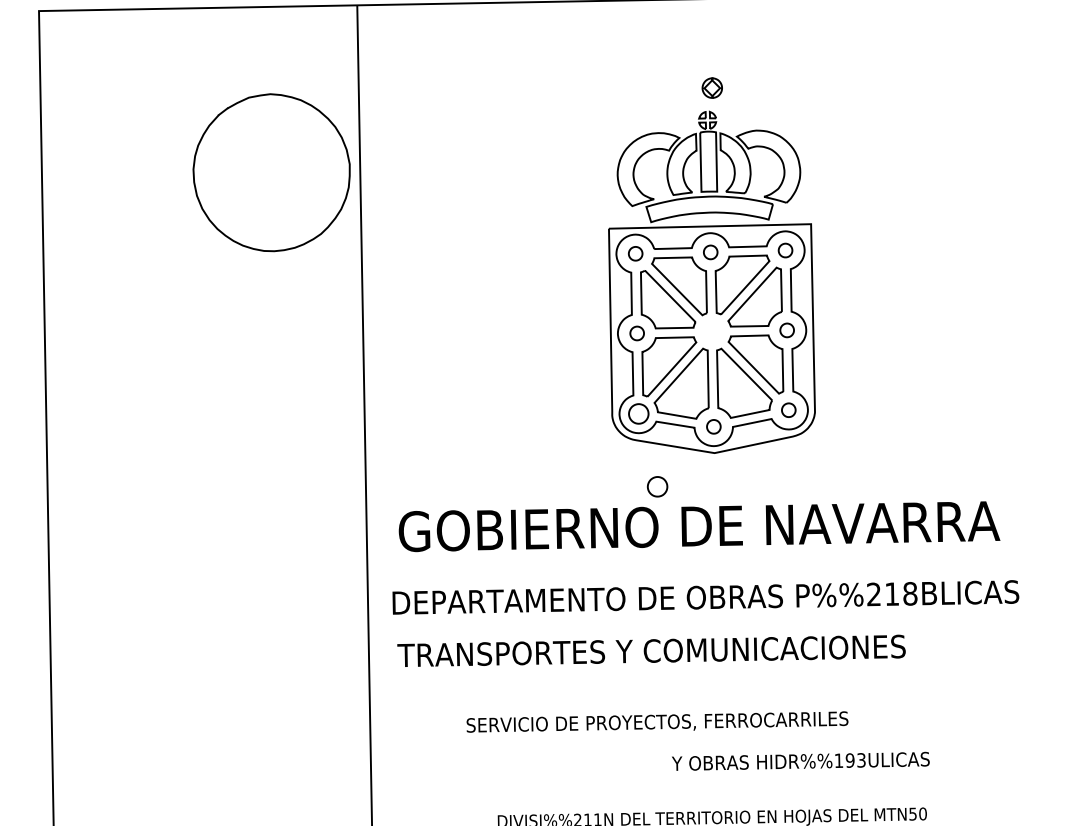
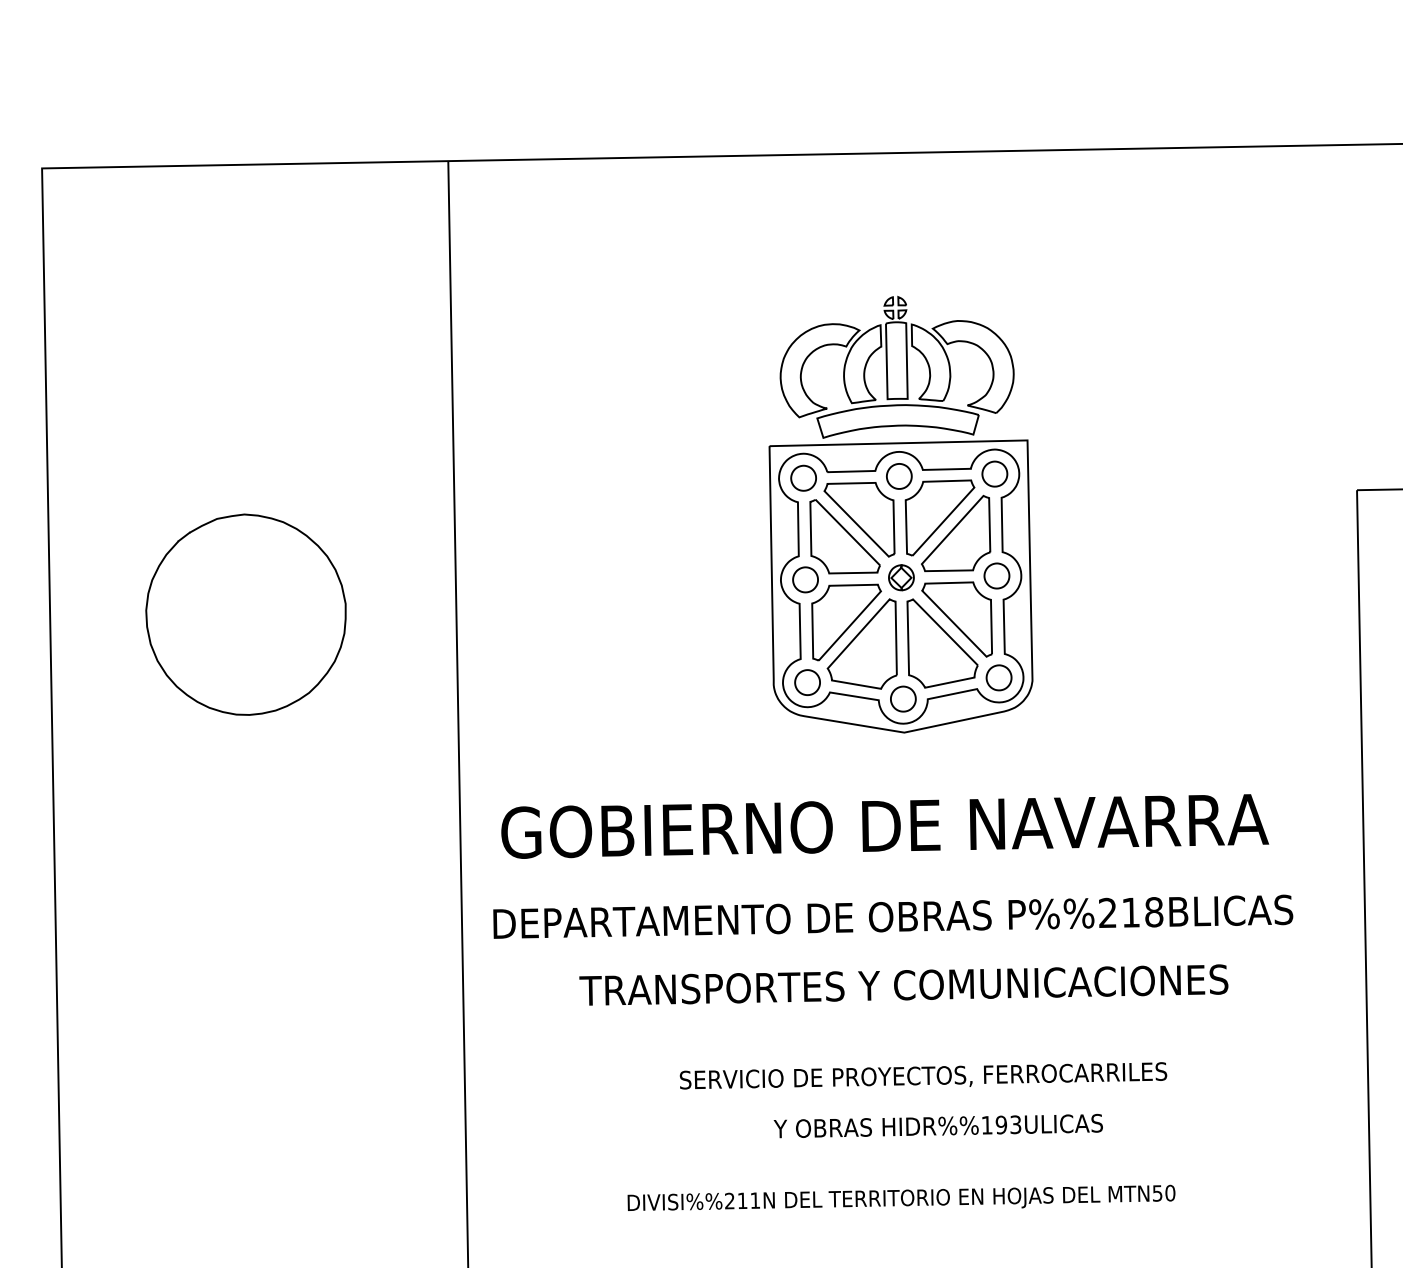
part: (712, 87) -> (901, 577), moved
part: (271, 172) -> (245, 614), moved
part: (785, 250) -> (994, 473), size x1.43
part: (710, 252) -> (899, 476), size x1.43
part: (635, 253) -> (803, 477), size x1.43
part: (786, 330) -> (996, 575), size x1.43
part: (637, 333) -> (805, 579), size x1.43
part: (788, 409) -> (998, 677), size x1.43
part: (713, 426) -> (903, 698), size x1.43
part: (657, 486) -> (831, 775), removed
text: (651, 650) -> (903, 984), moved
text: (657, 721) -> (923, 1075), moved
text: (800, 761) -> (937, 1126), moved

